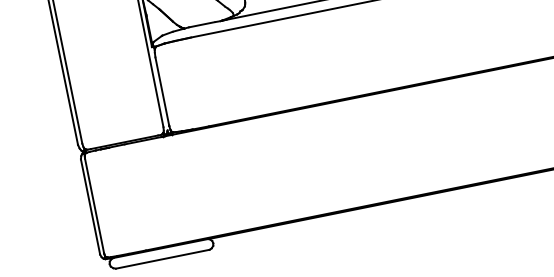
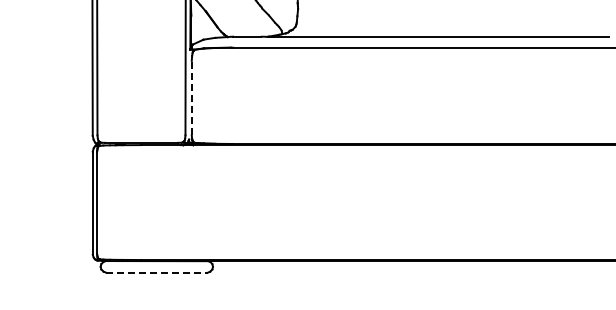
line: (161, 91) -> (191, 97), solid -> dashed
line: (163, 258) -> (157, 272), solid -> dashed

